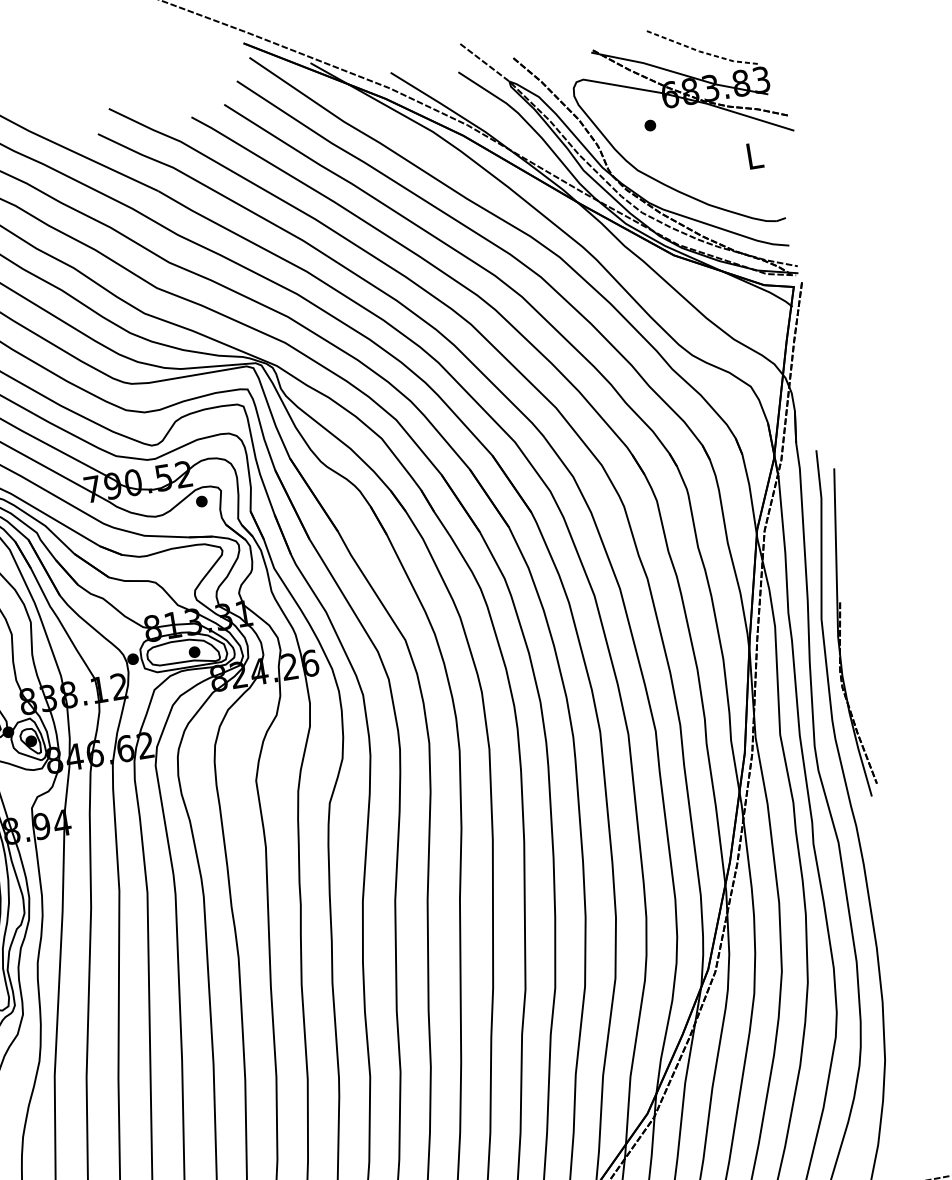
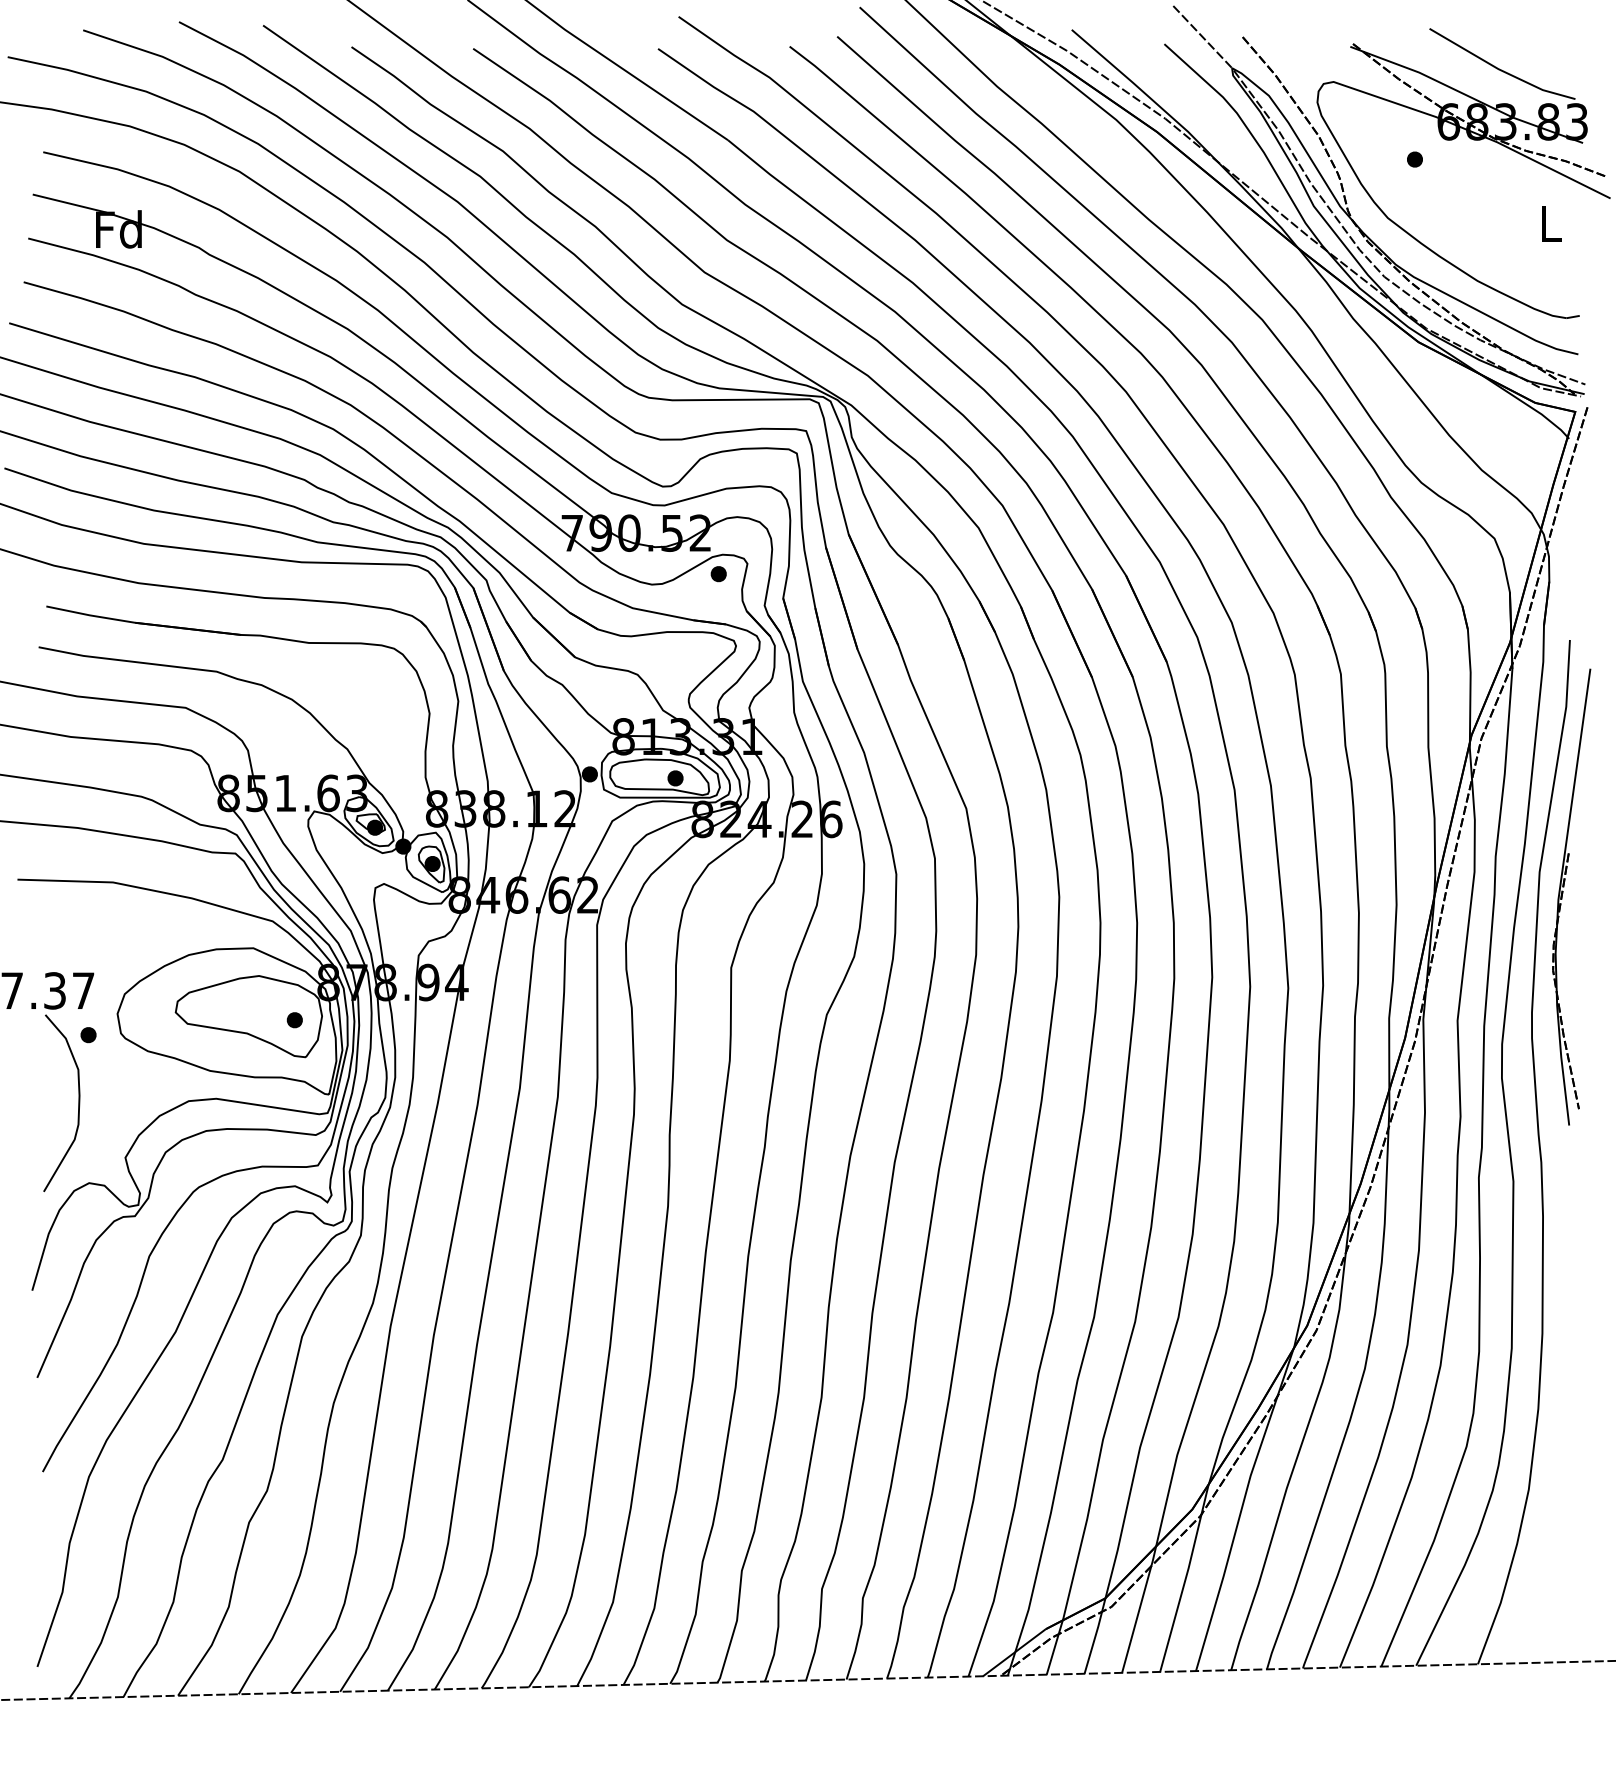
line: (700, 51) -> (1500, 69), dashed -> solid

